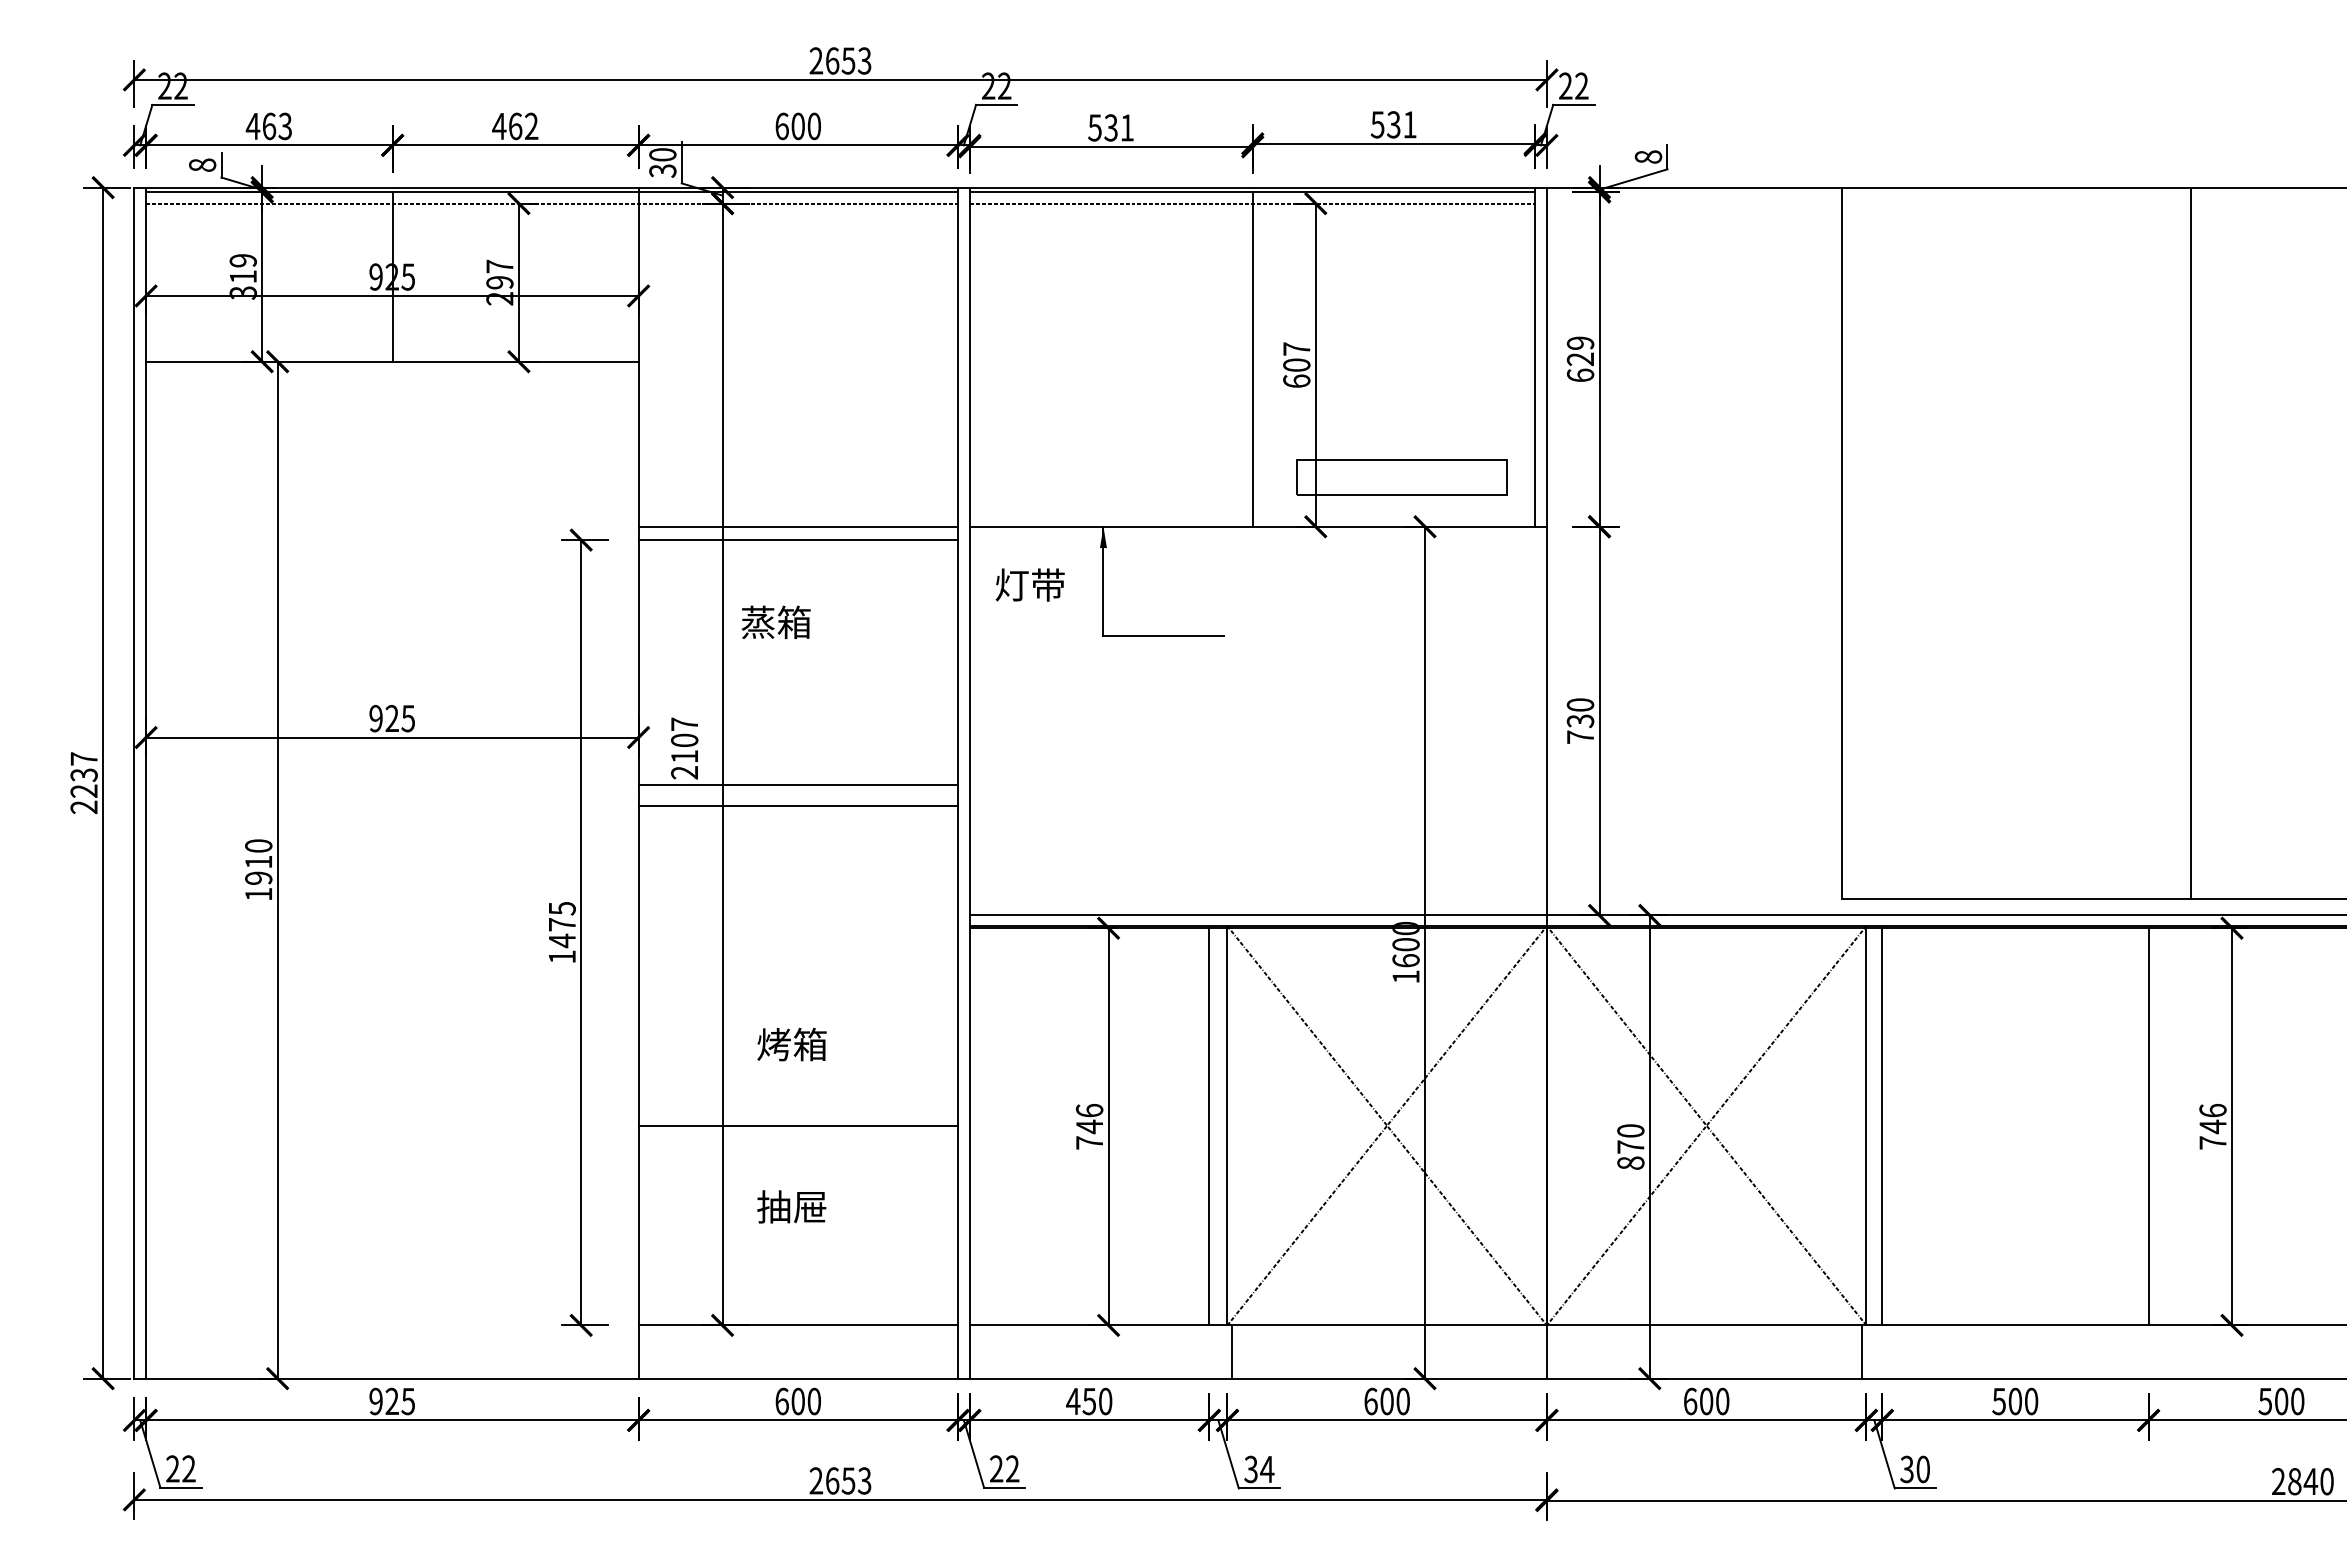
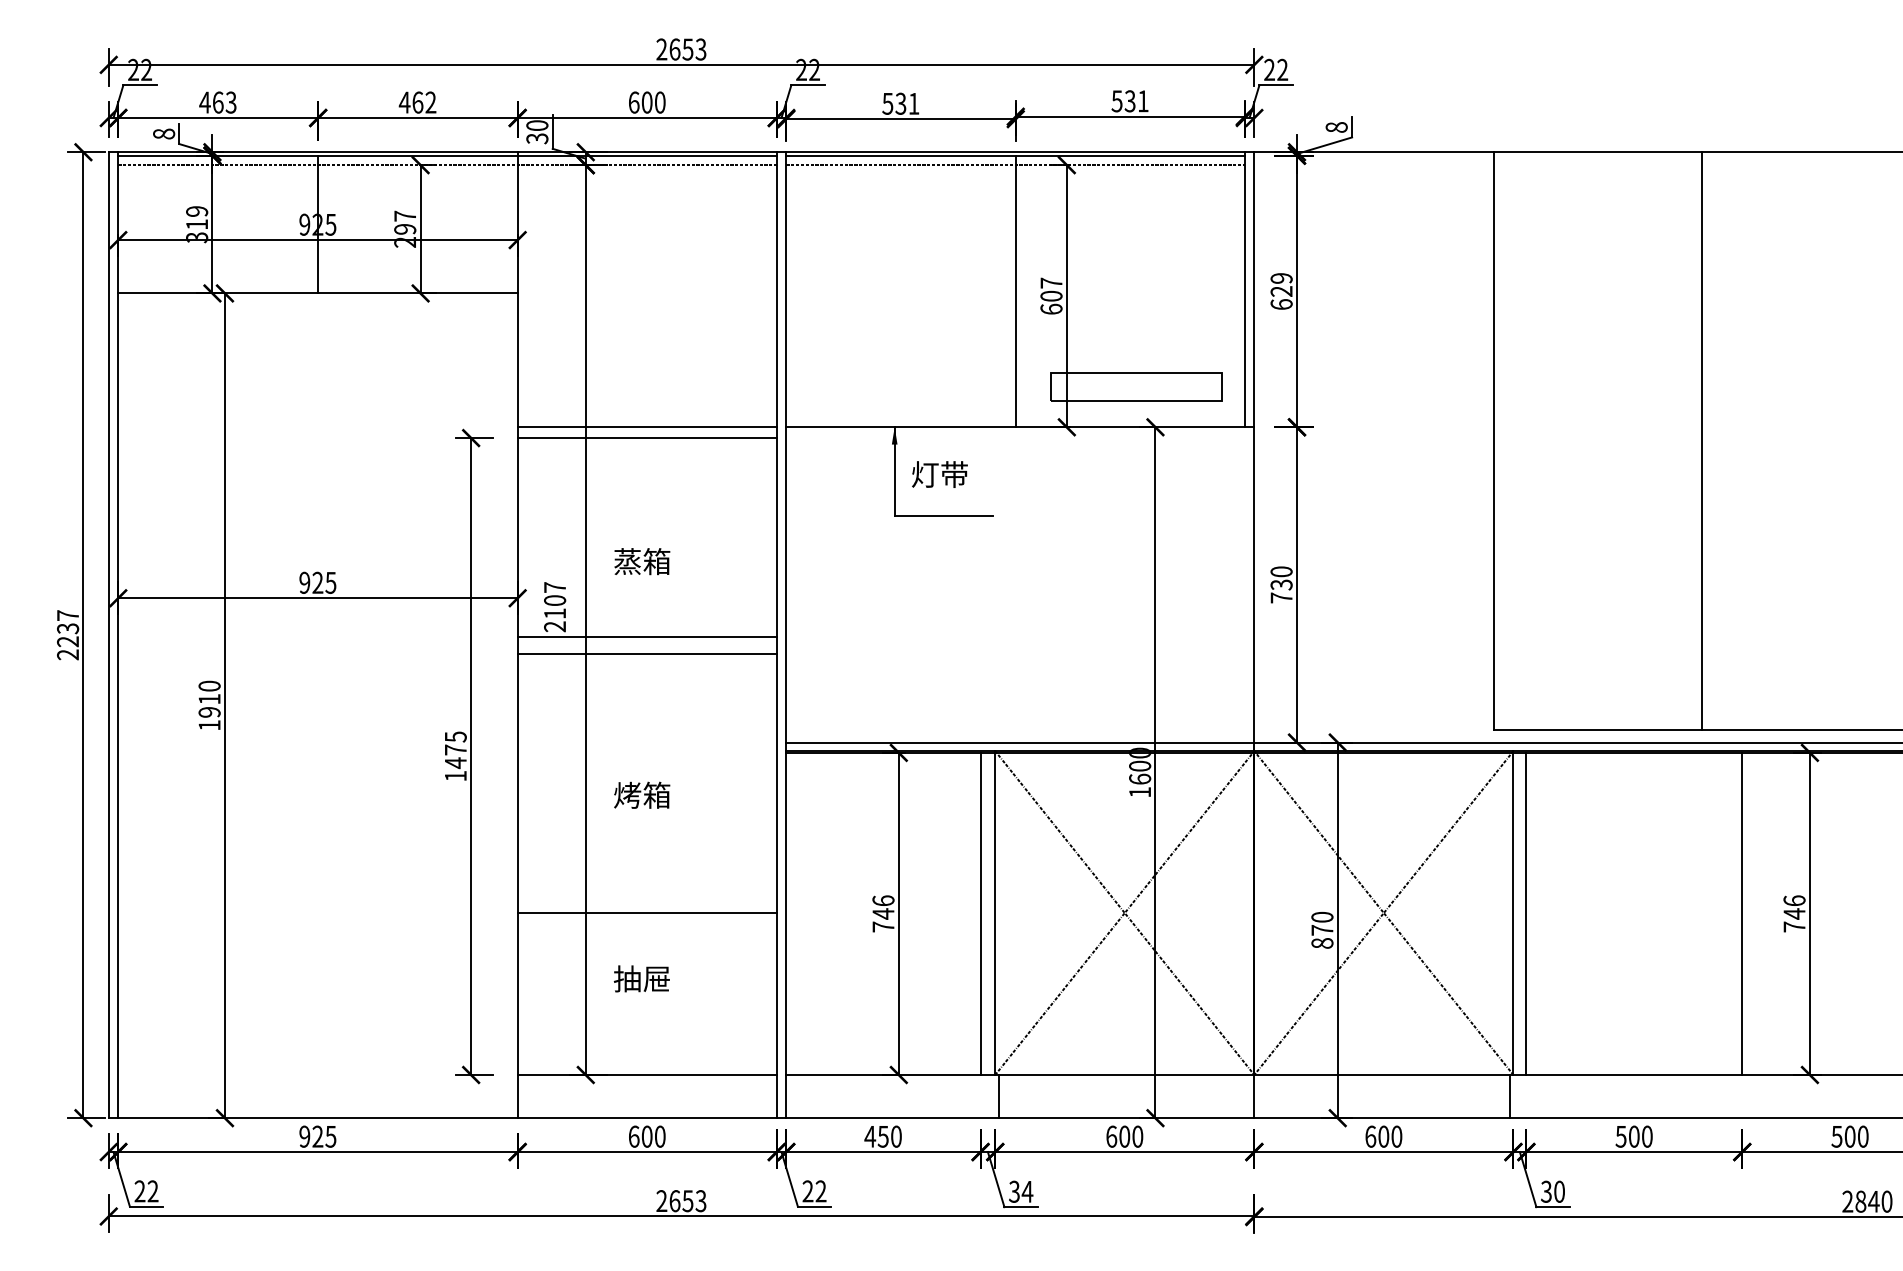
line: (2190, 543) -> (1701, 440), moved
text: (1029, 584) -> (939, 474), moved
text: (775, 621) -> (641, 560), moved
text: (791, 1044) -> (641, 795), moved

